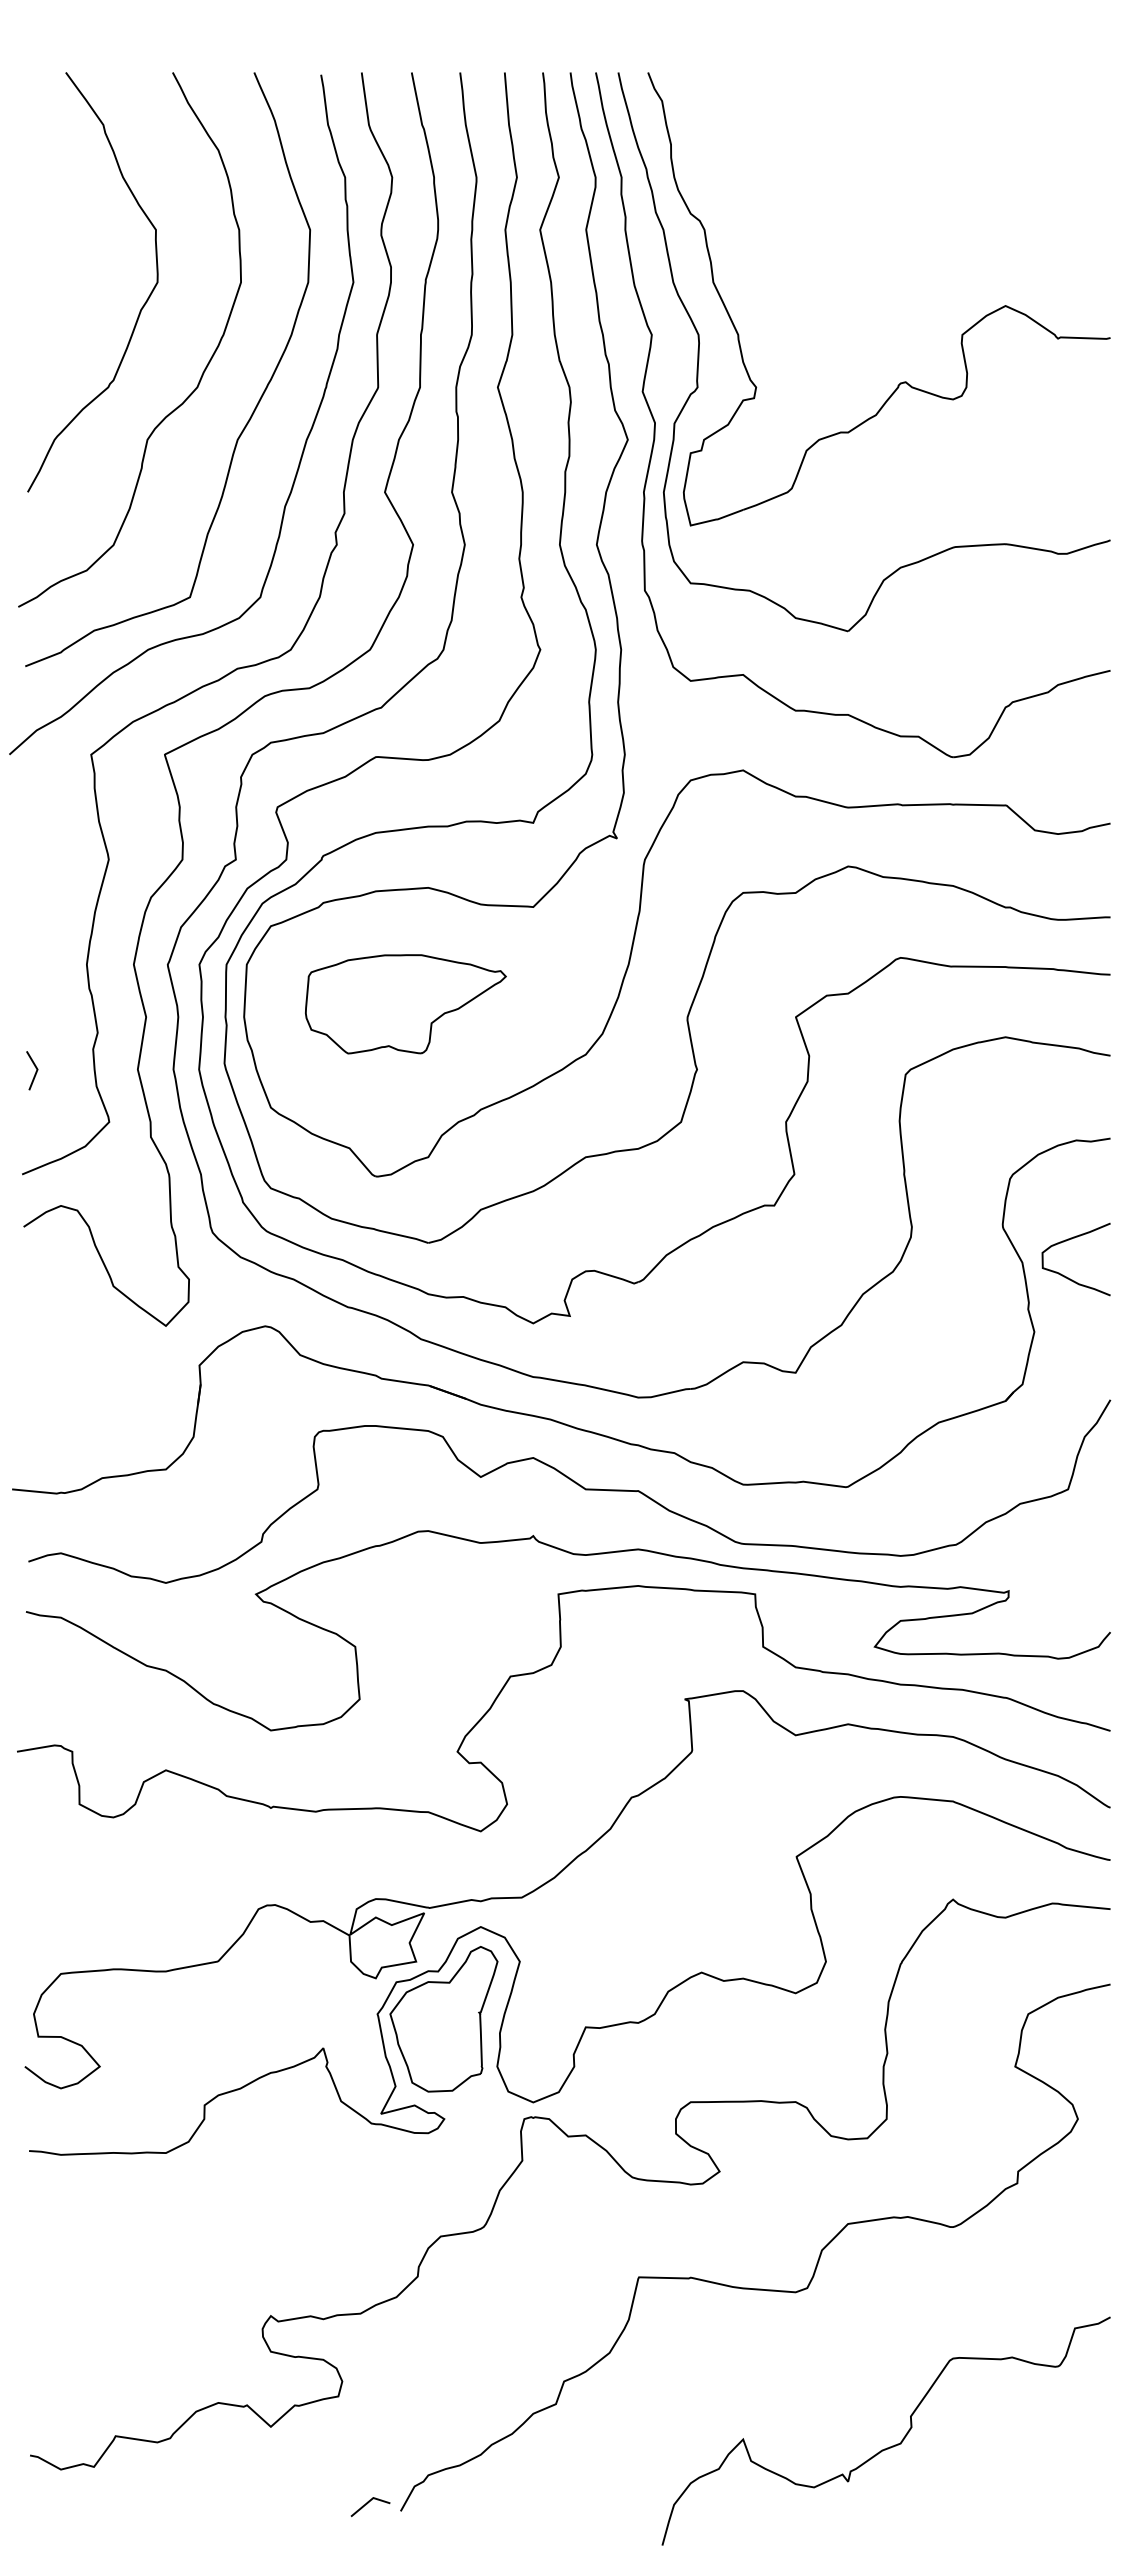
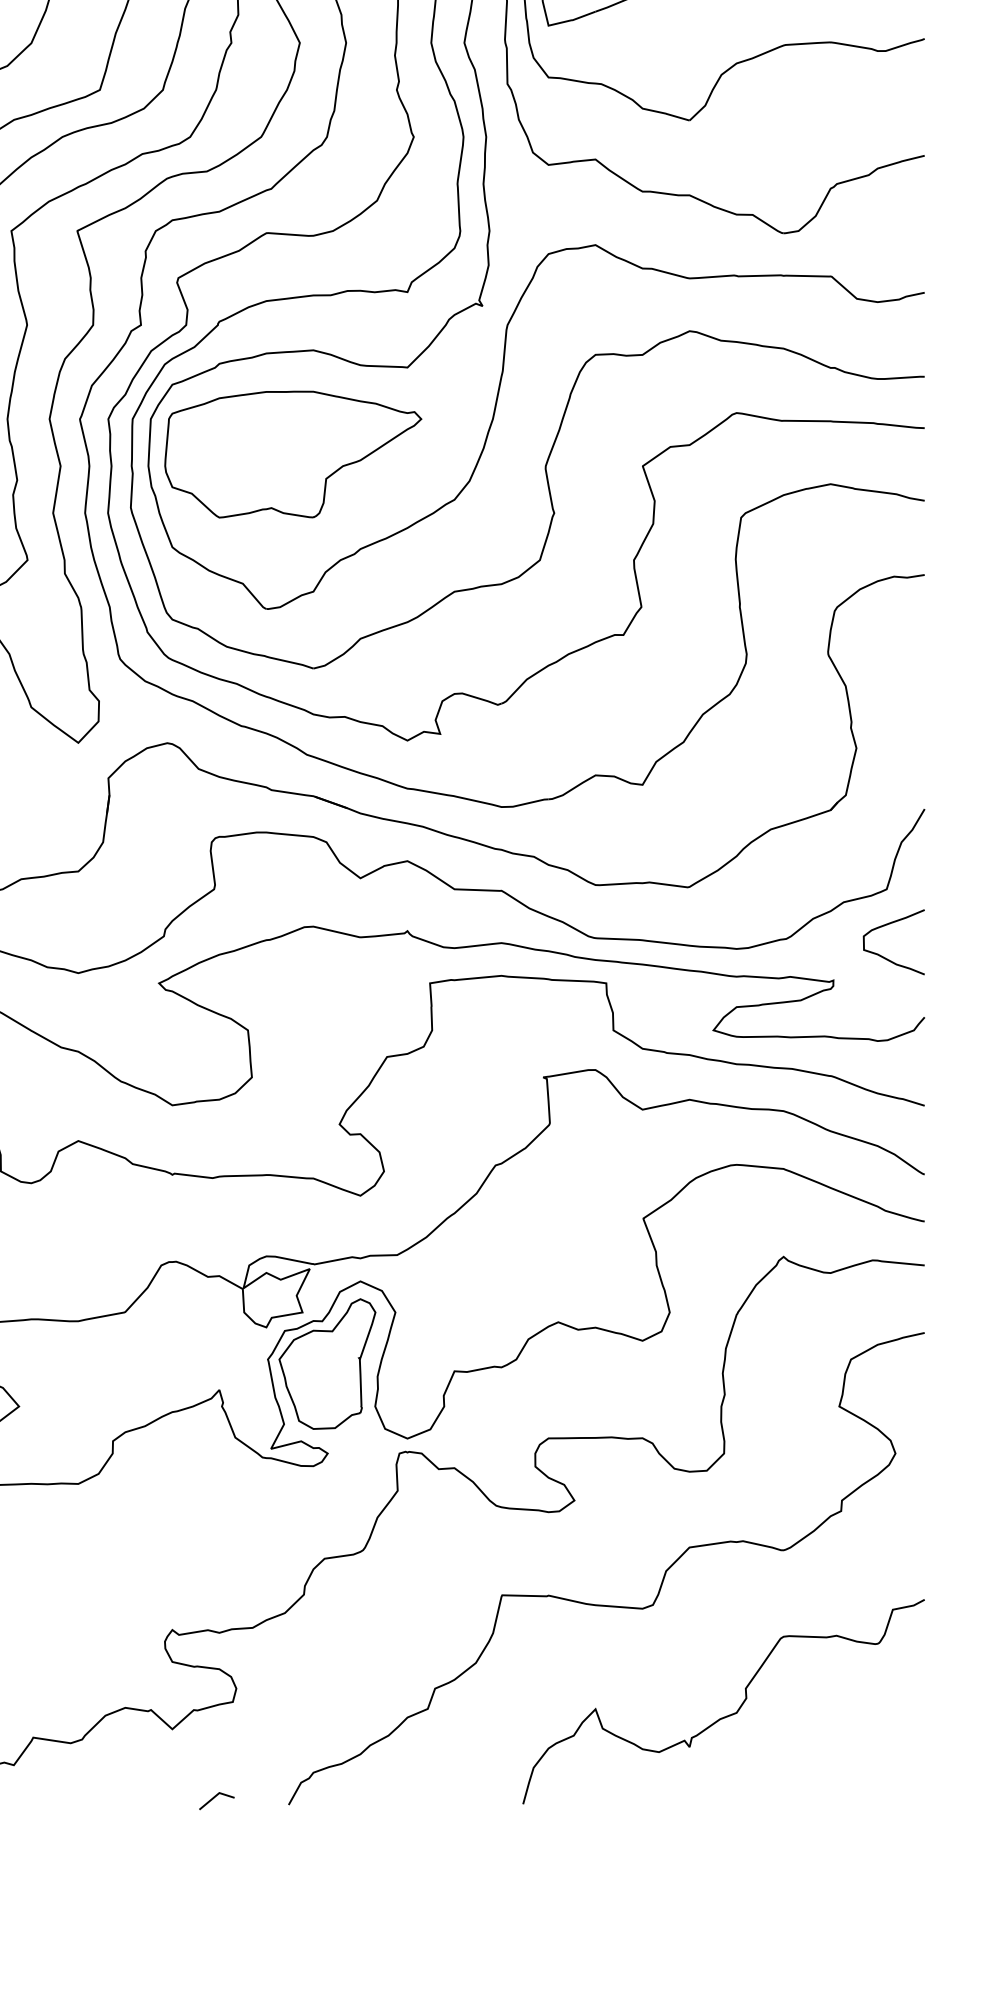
part: (405, 1004) -> (292, 454), size x1.43
curve: (1063, 1274) -> (882, 955), moved
curve: (889, 2446) -> (726, 1715), moved
line: (367, 2504) -> (214, 1798), moved

